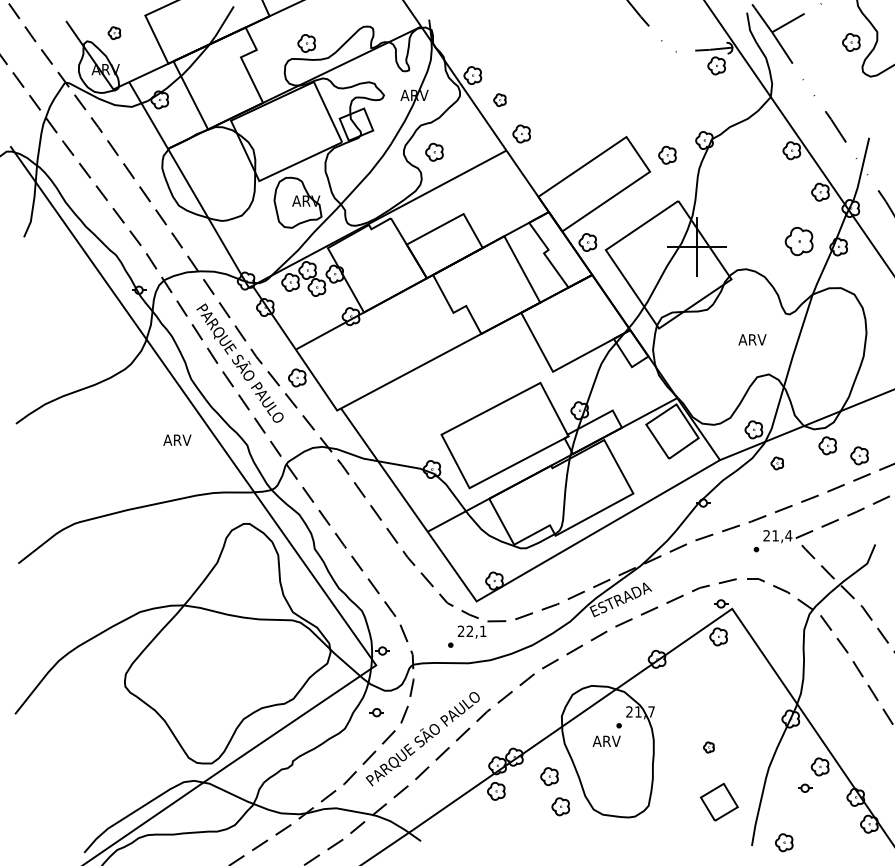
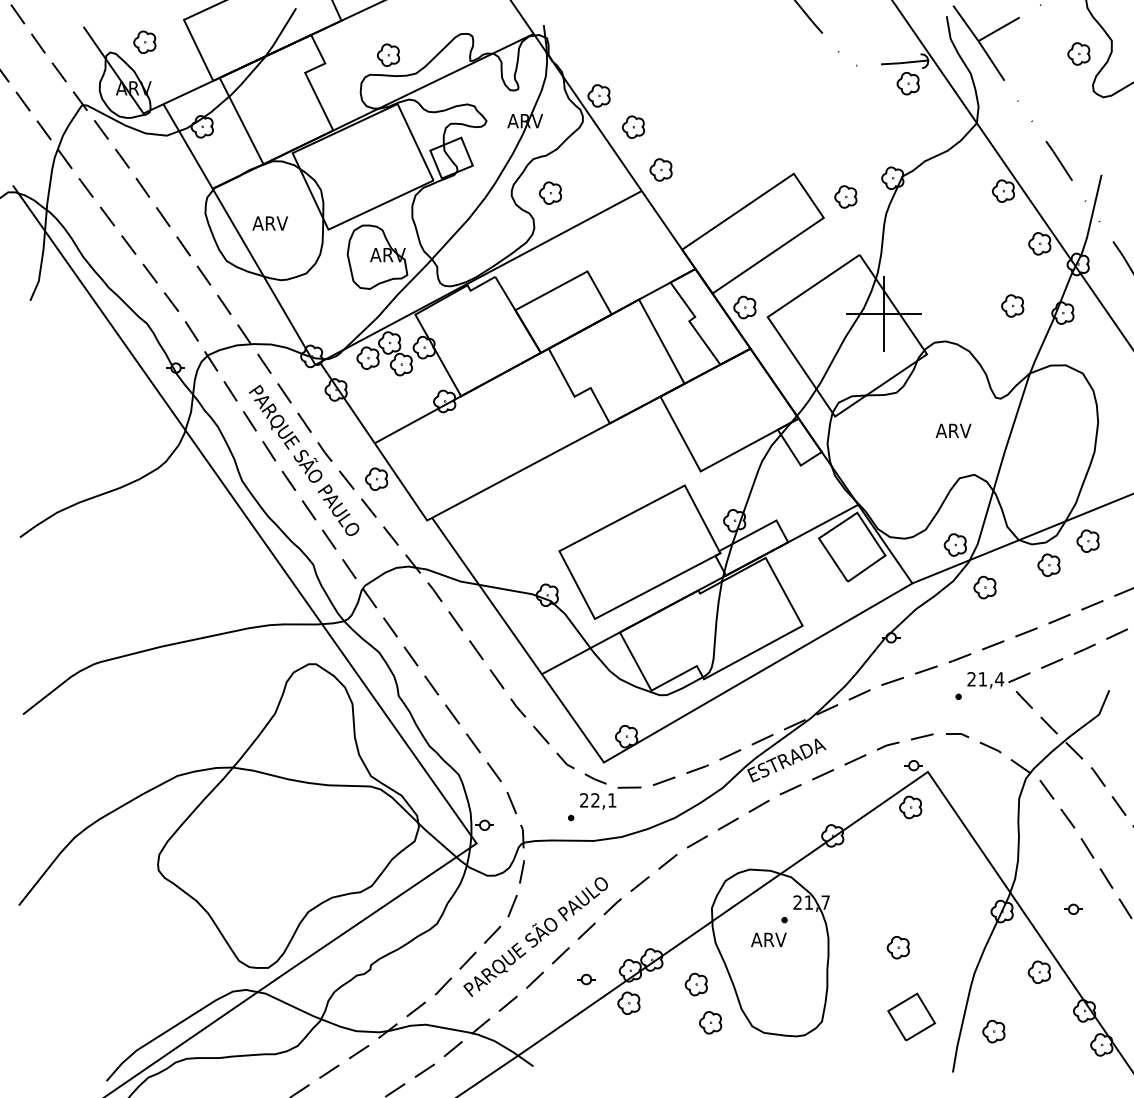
part: (114, 32) -> (144, 41), size x1.43
part: (499, 99) -> (632, 126), size x1.43
part: (798, 240) -> (1011, 304), size x0.62
text: (177, 439) -> (270, 222), moved
part: (859, 455) -> (1087, 540), moved
part: (777, 463) -> (985, 587), size x1.43
part: (376, 712) -> (586, 979), moved
part: (708, 747) -> (897, 947), size x1.67
part: (805, 787) -> (1074, 908), moved
part: (784, 842) -> (994, 1031), moved

